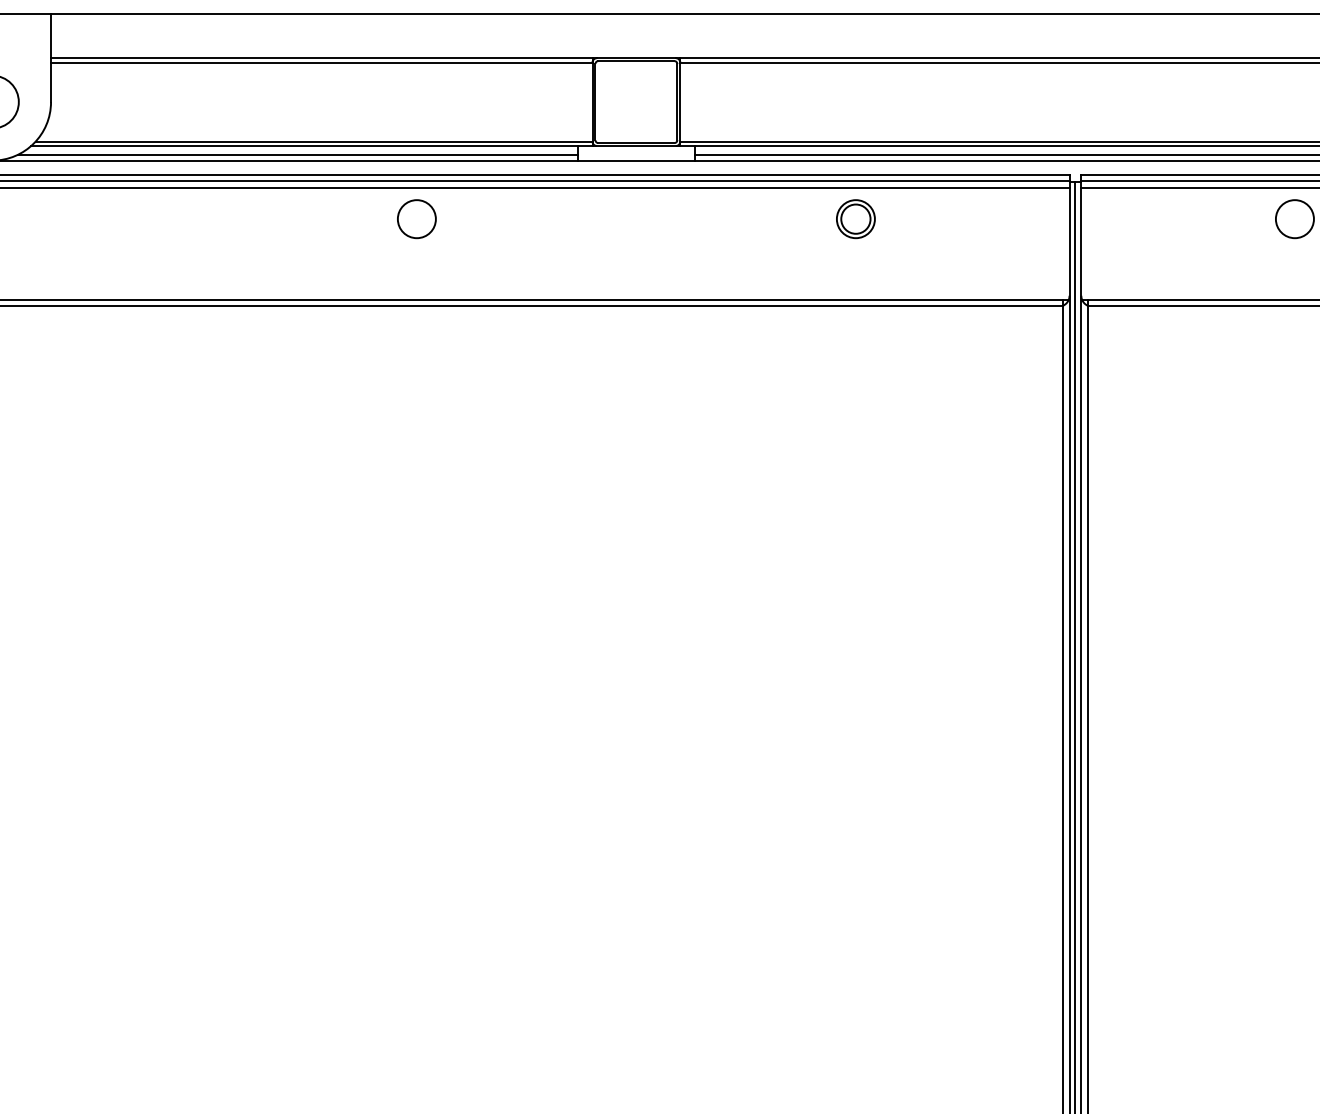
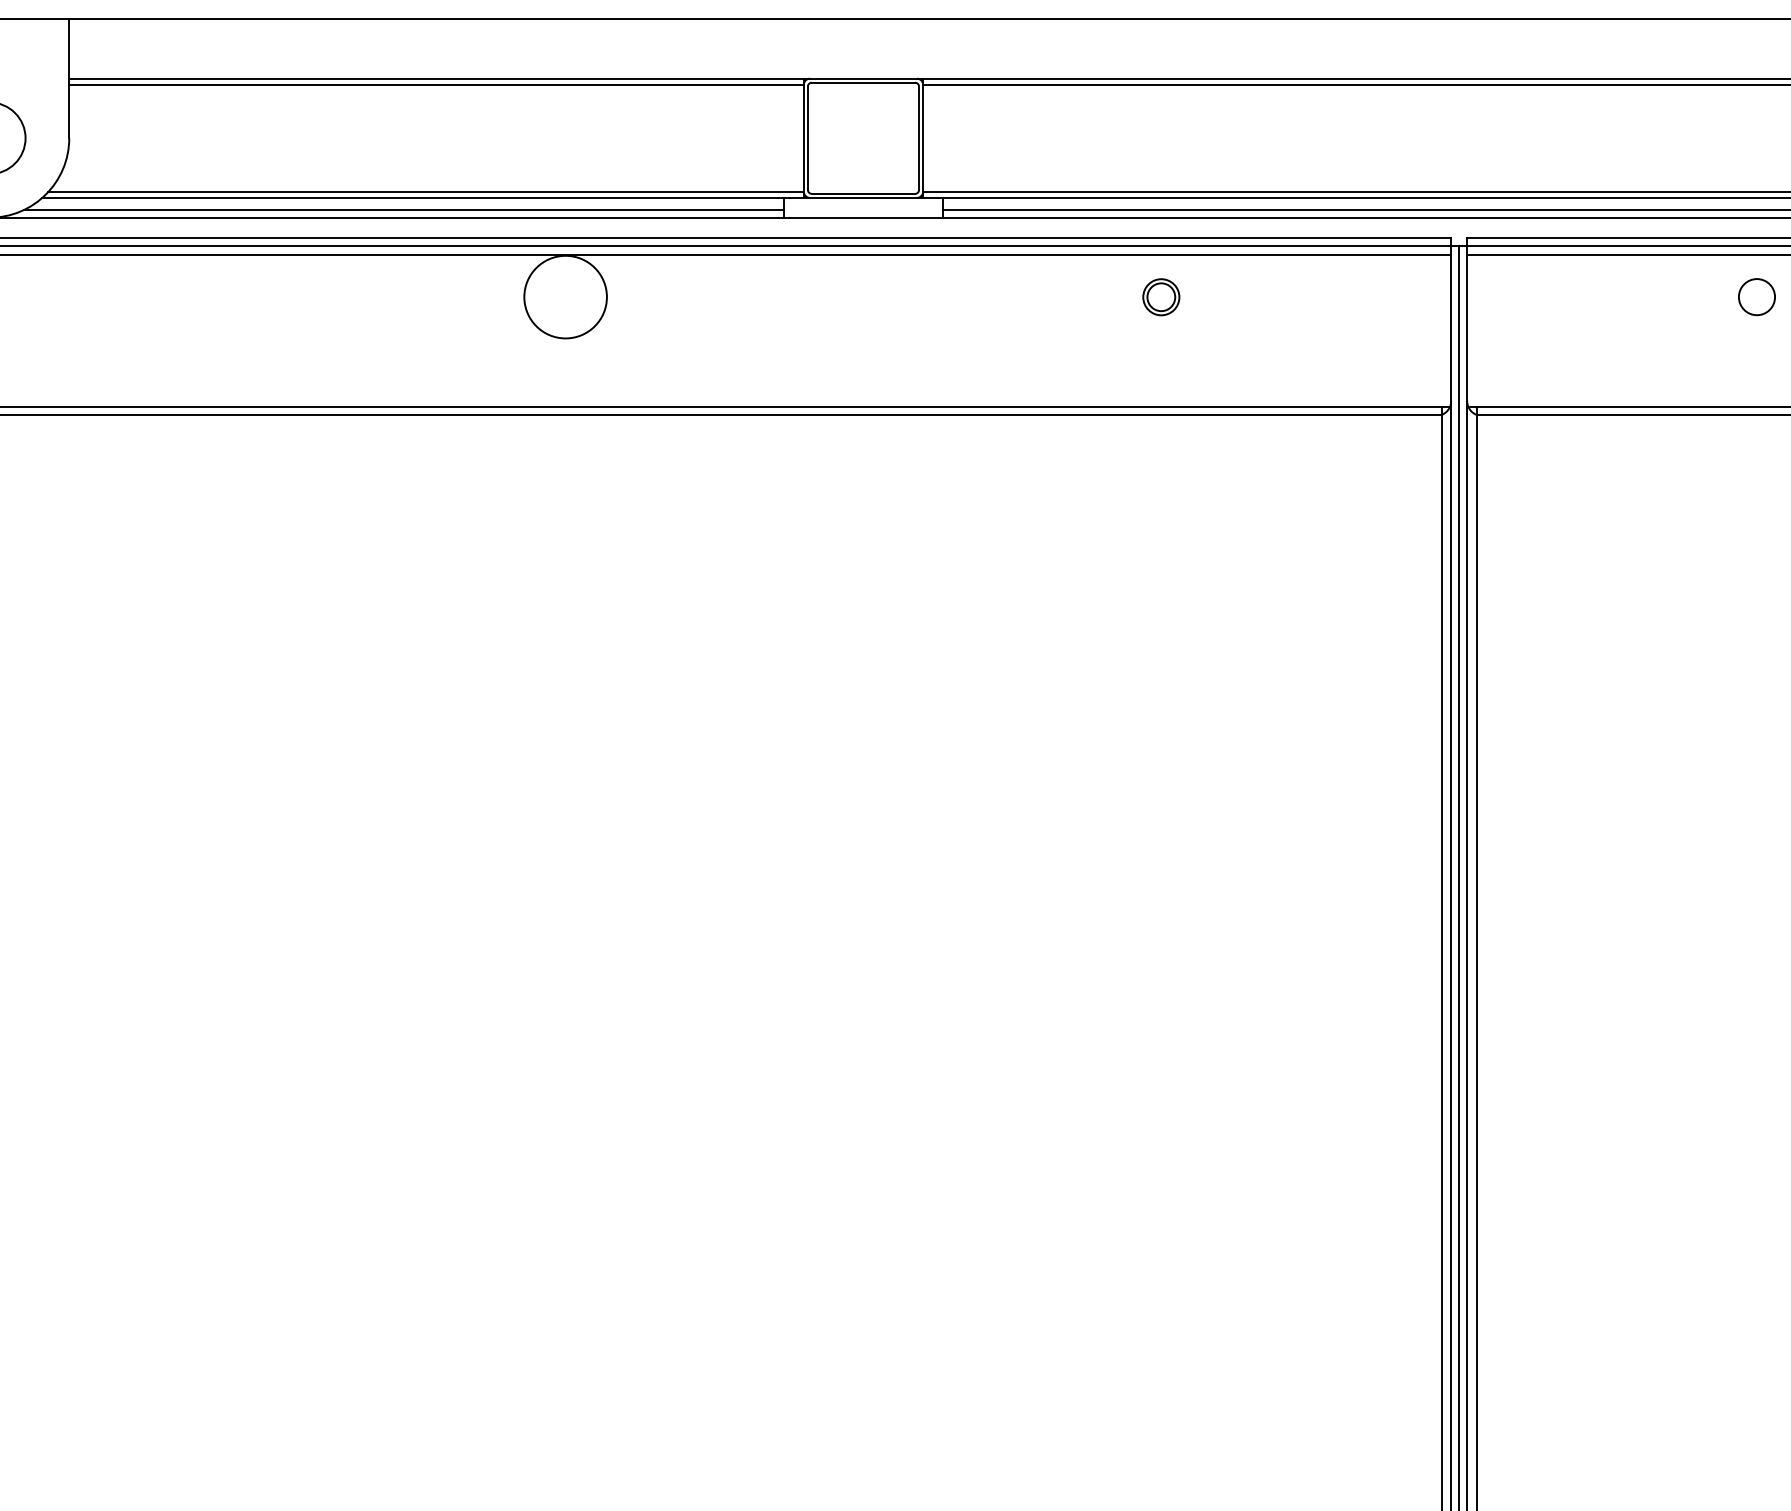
circle: (416, 219) -> (565, 297), size x1.6
part: (855, 219) -> (1160, 297), size x0.7
circle: (1294, 219) -> (1756, 297), size x0.7

